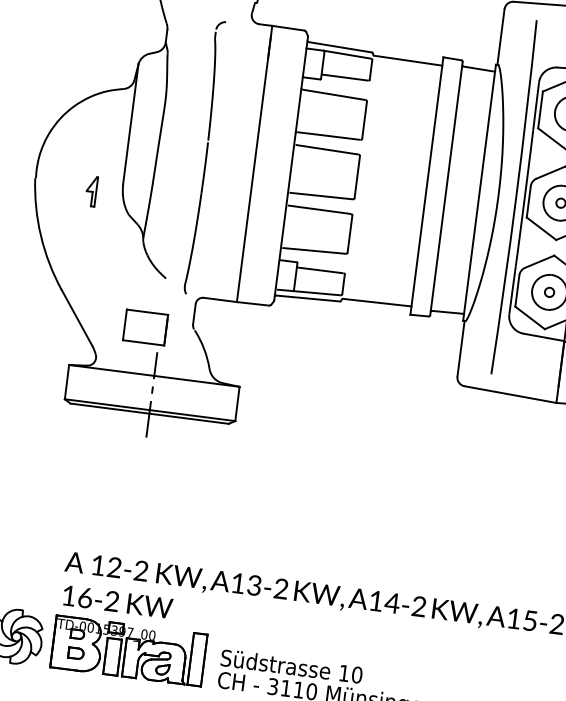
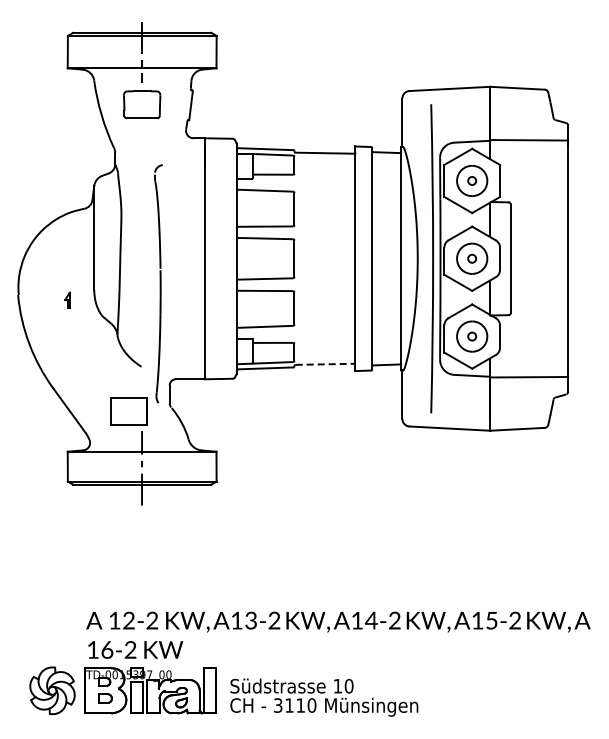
part: (203, 157) -> (158, 283), moved
part: (91, 190) -> (67, 299), size x0.6
line: (377, 302) -> (325, 364), solid -> dashed

